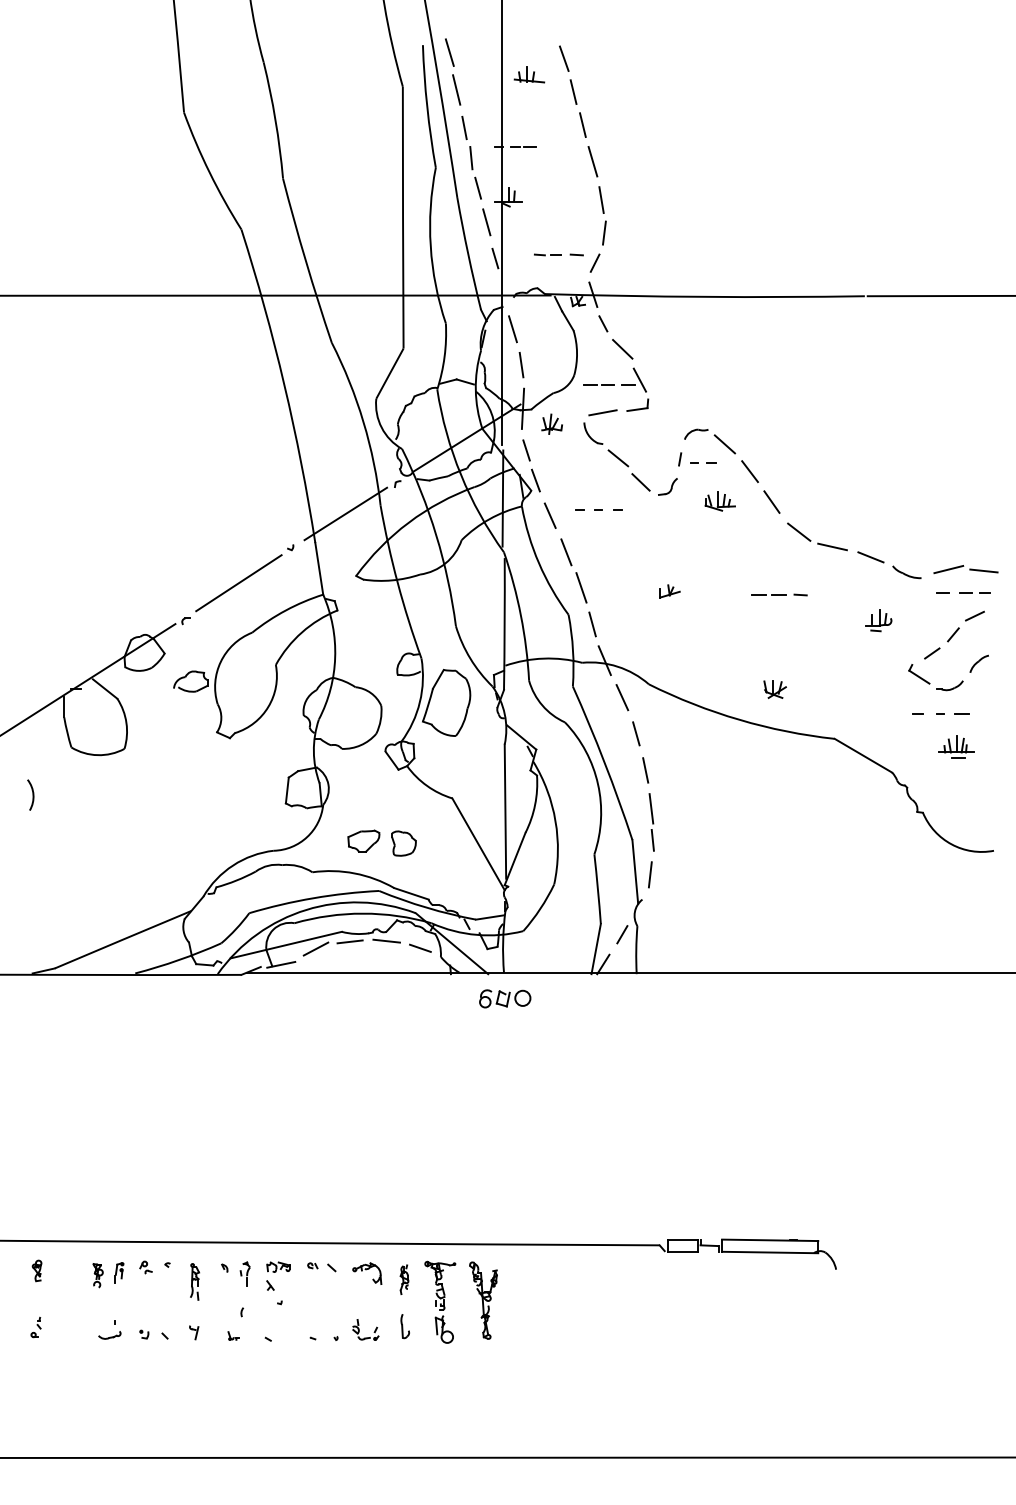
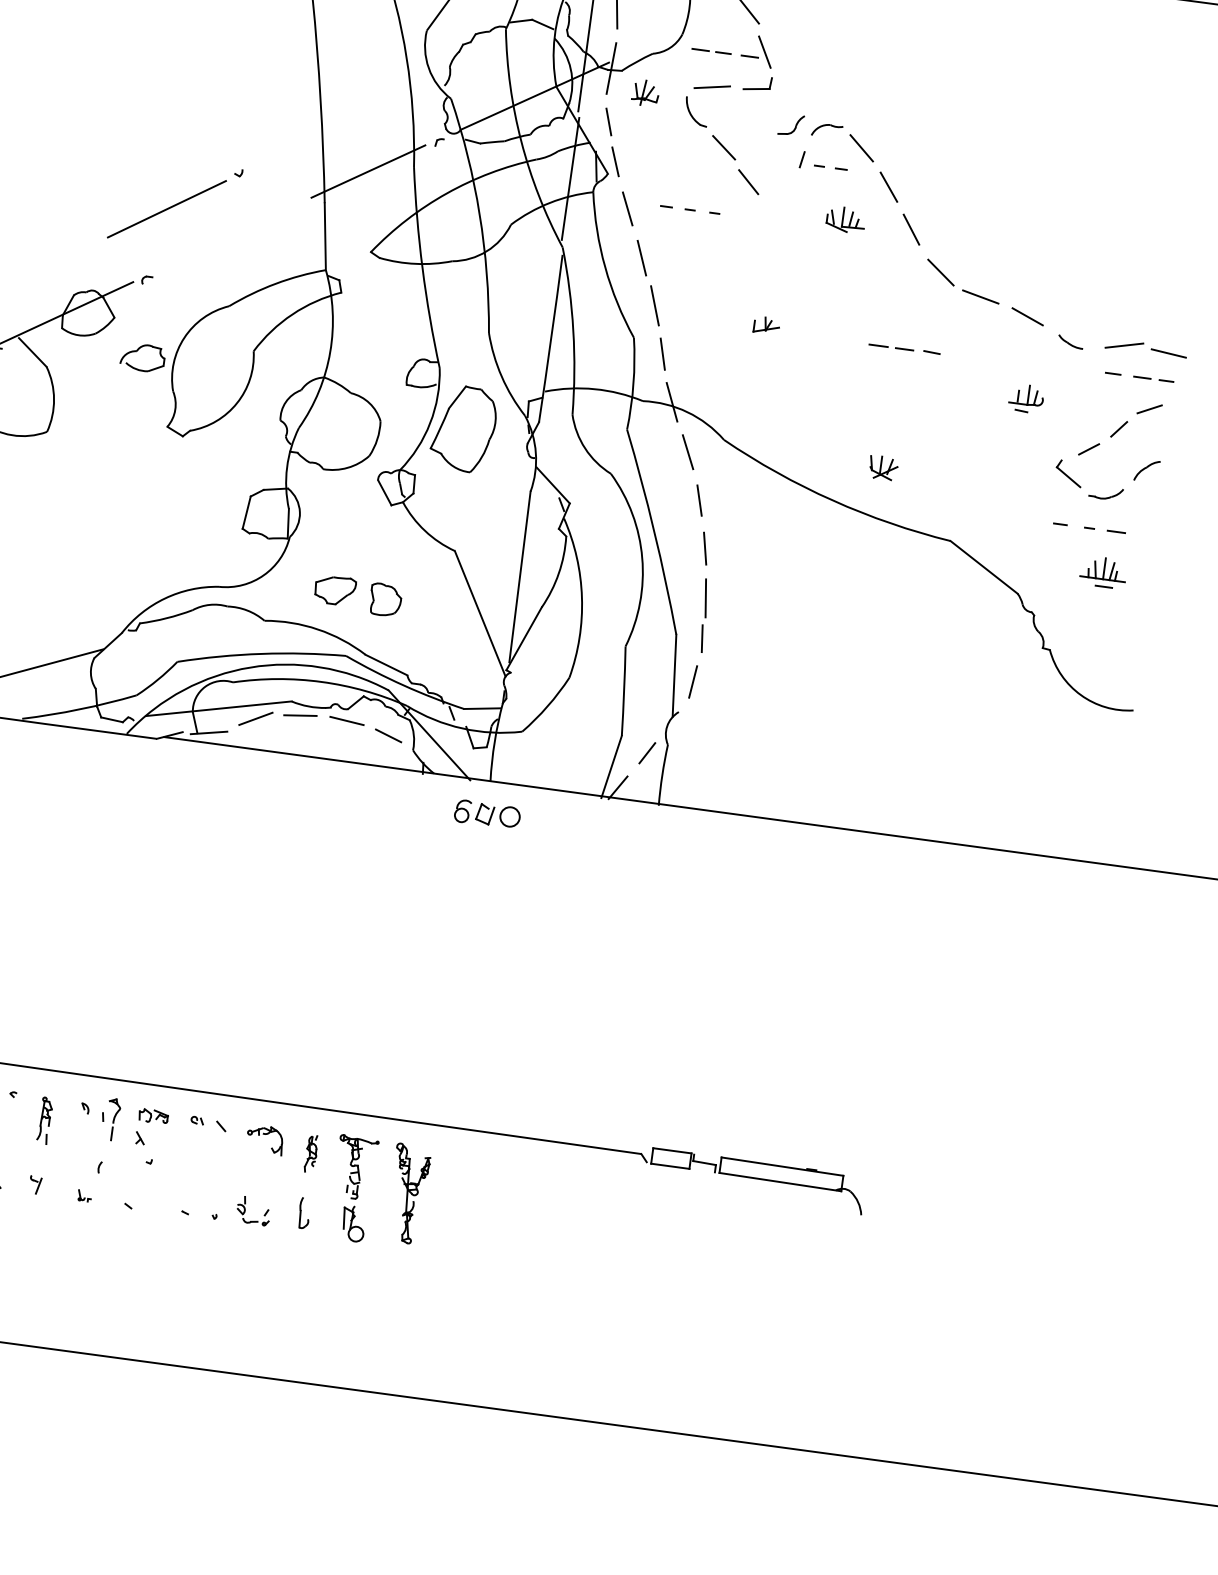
part: (667, 486) -> (790, 124), moved
part: (906, 572) -> (1070, 342), size x0.7
part: (244, 578) -> (174, 204), moved
part: (244, 1273) -> (109, 1118), size x1.4

